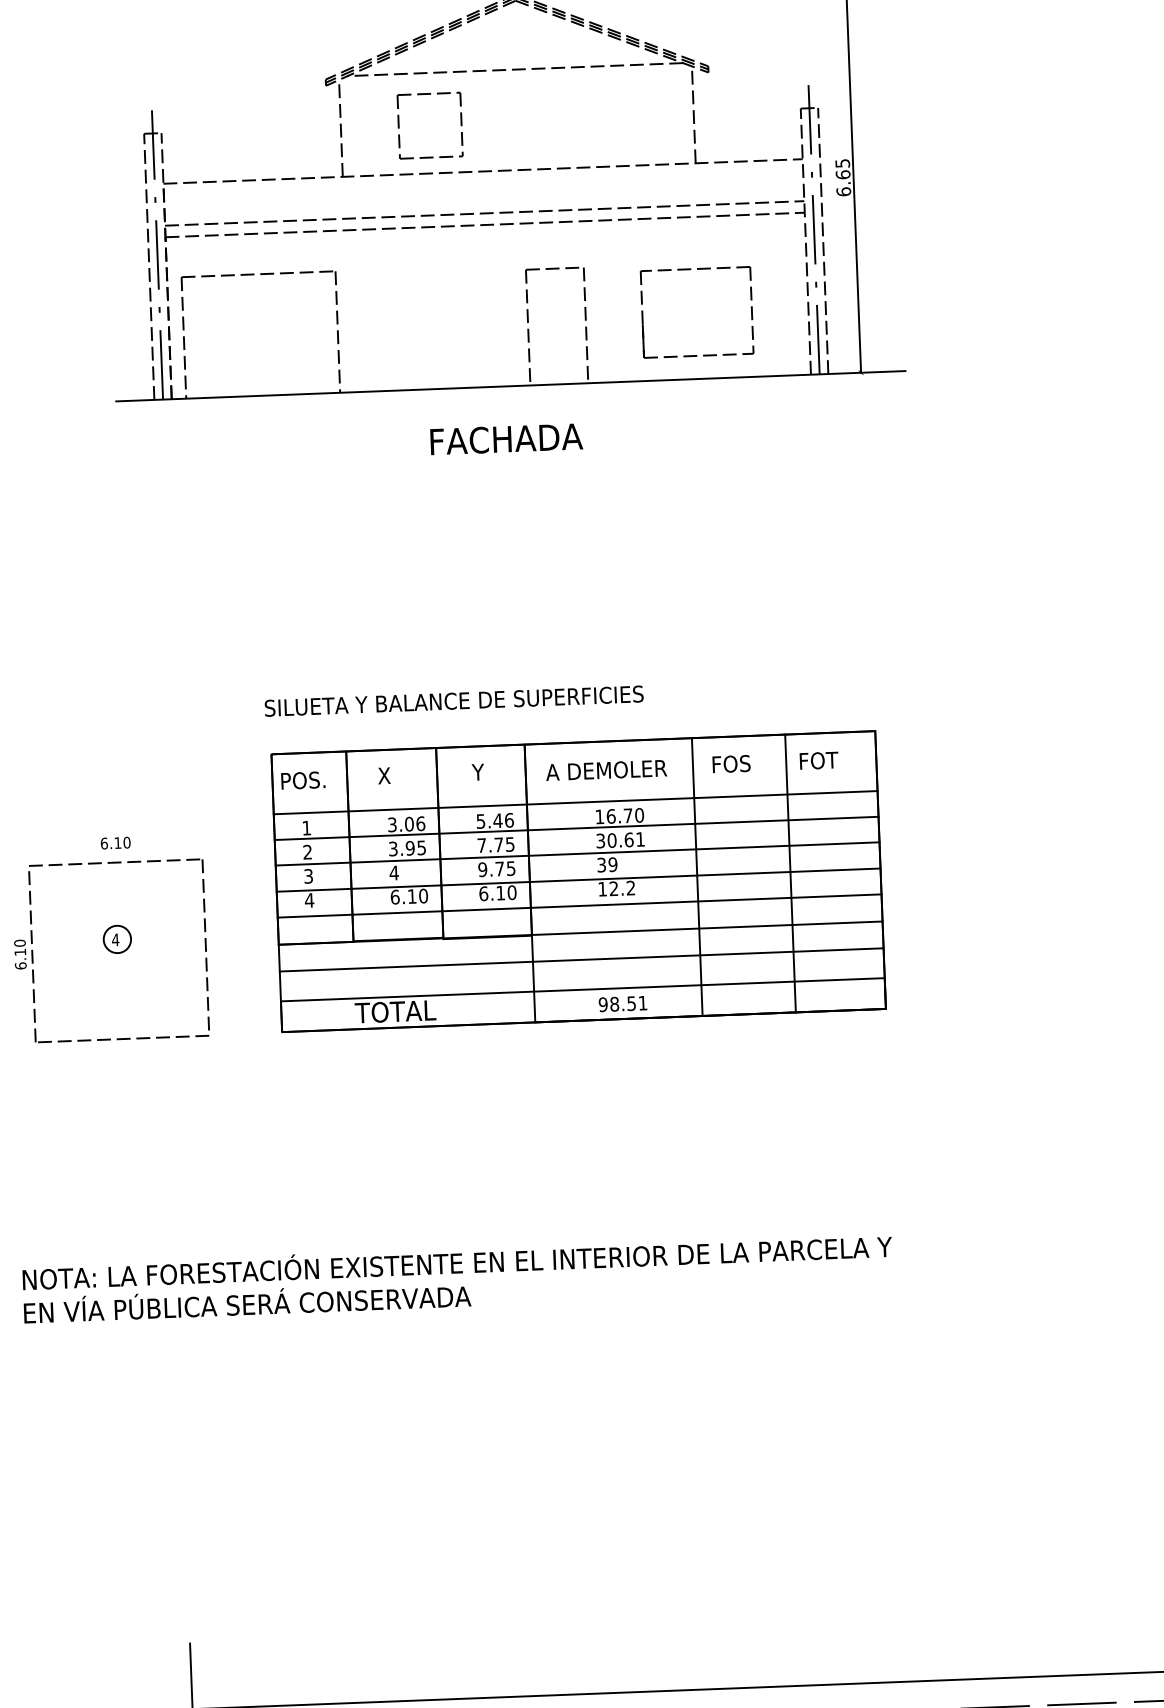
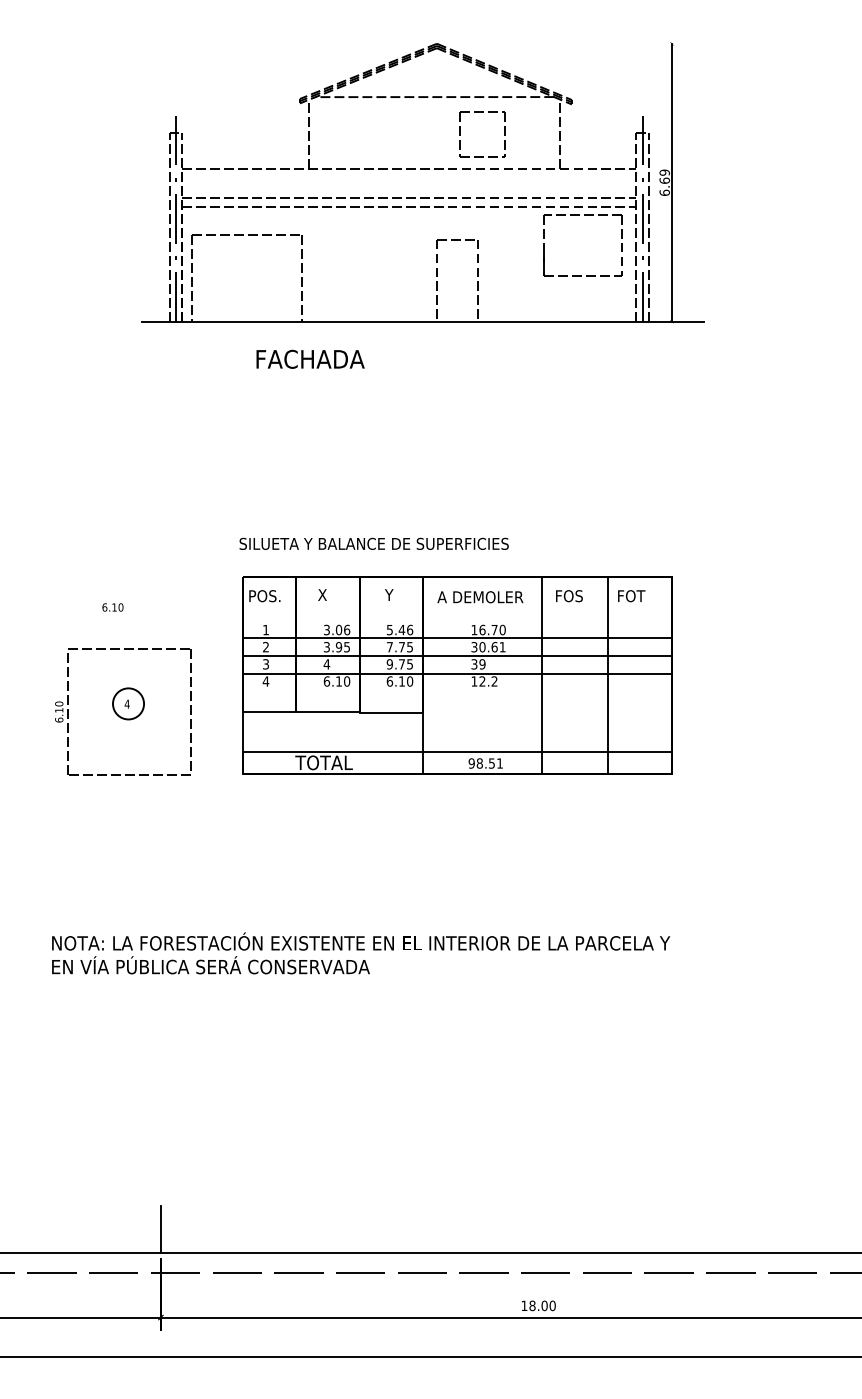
part: (428, 94) -> (482, 112), moved
text: (842, 163) -> (664, 172), 6.65 -> 6.69
part: (696, 354) -> (581, 275), moved
text: (506, 438) -> (310, 358), moved
line: (575, 802) -> (457, 619), removed
text: (115, 843) -> (112, 607), moved
line: (579, 905) -> (457, 692), removed
line: (580, 933) -> (457, 712), removed
circle: (117, 938) -> (128, 703), size x1.6
line: (581, 960) -> (457, 731), removed

